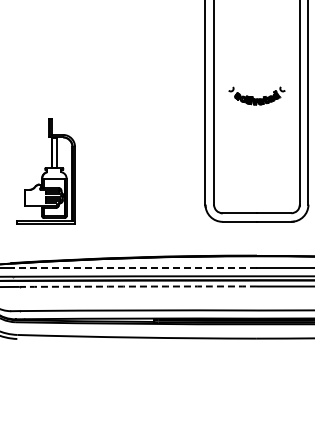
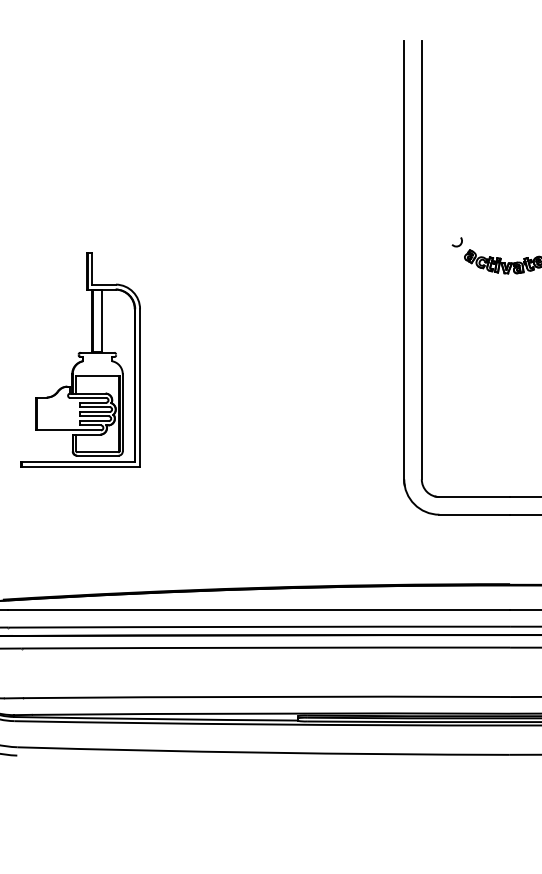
part: (45, 171) -> (79, 359), moved
line: (134, 268) -> (258, 610), dashed -> solid
arc: (138, 286) -> (266, 647), dashed -> solid

